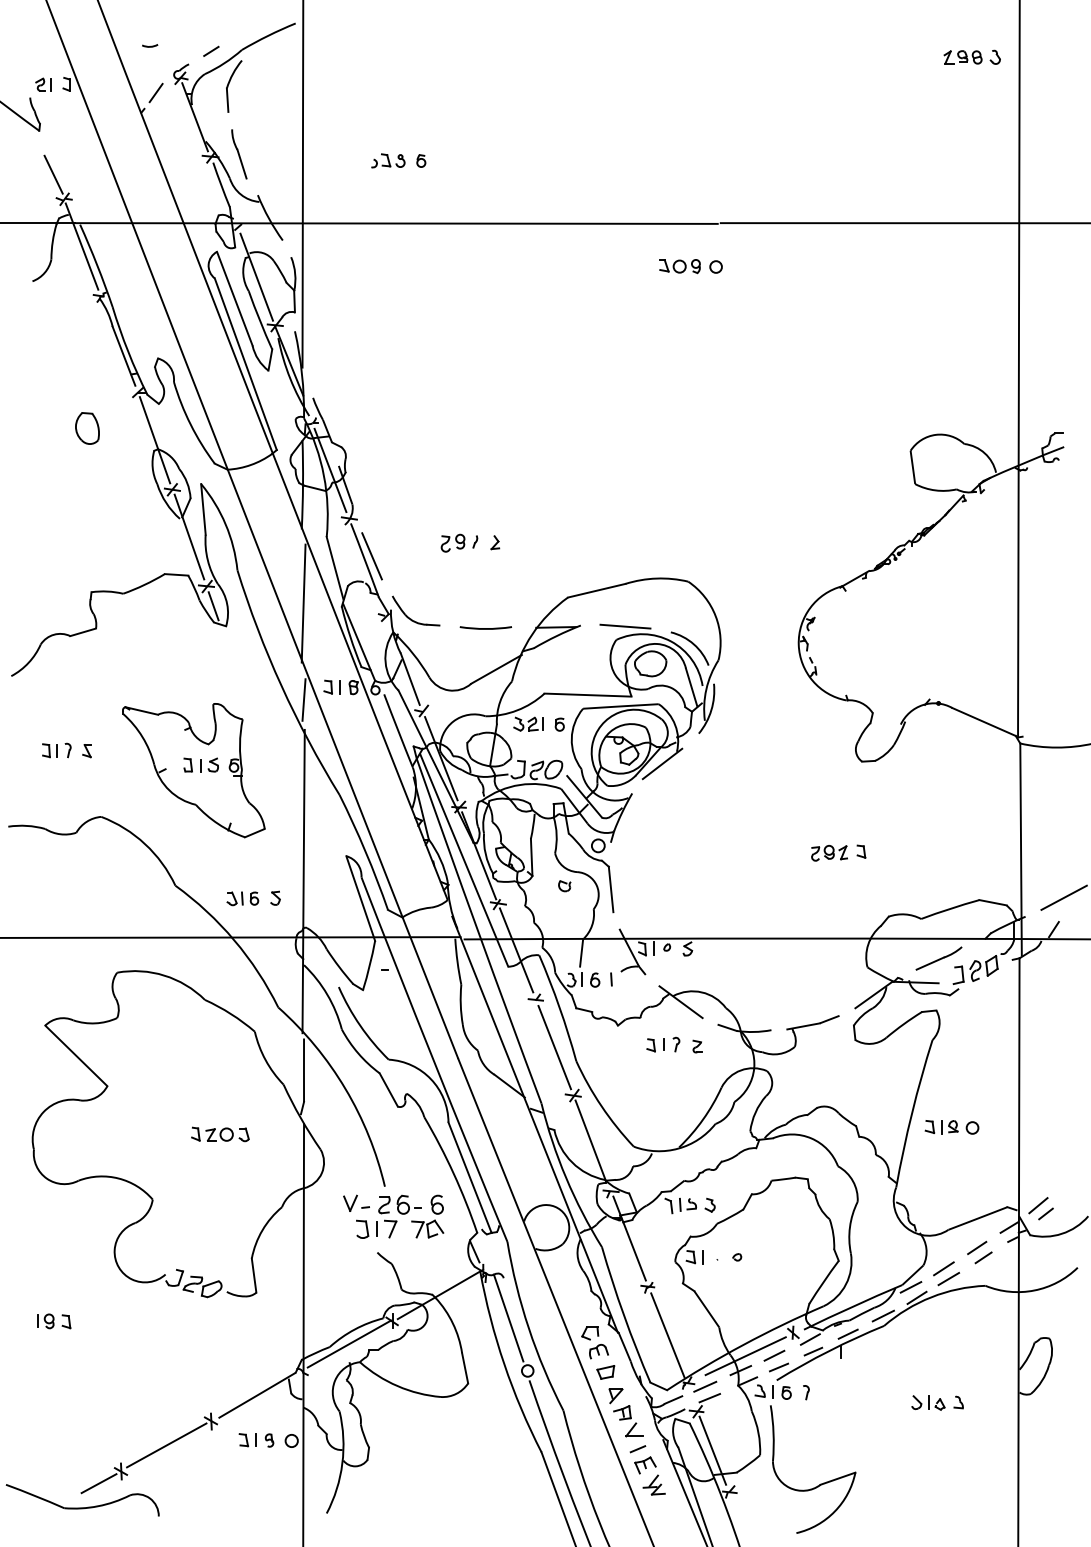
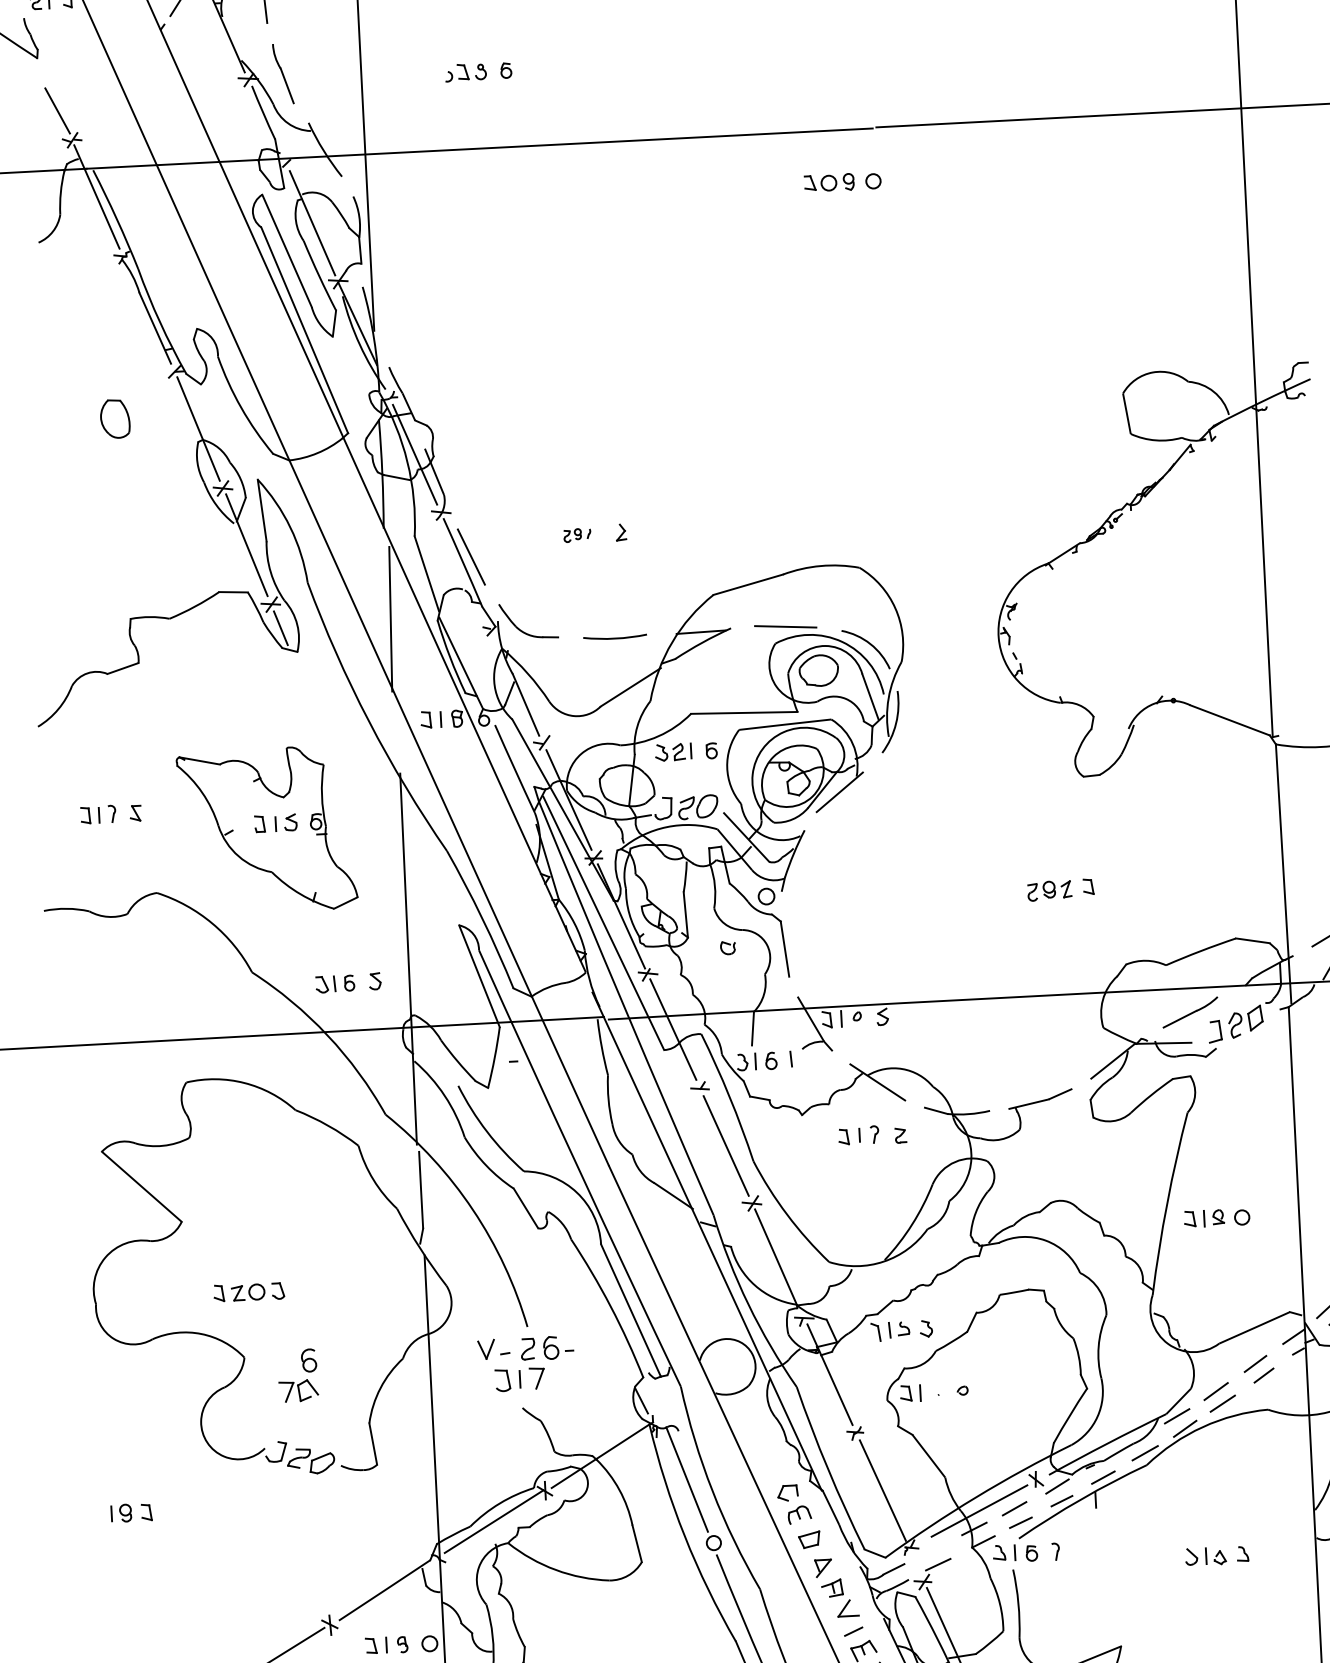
part: (459, 542) -> (577, 534), size x0.6
line: (303, 699) -> (396, 736), removed
part: (220, 1134) -> (249, 1292), moved
part: (427, 1216) -> (297, 1375), moved
line: (705, 1386) -> (932, 1550), removed

